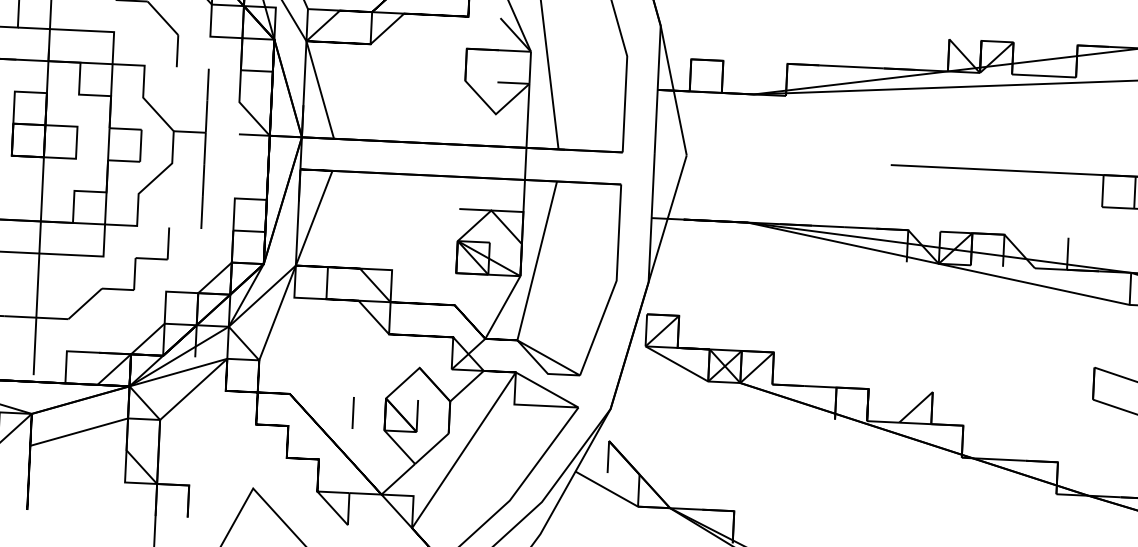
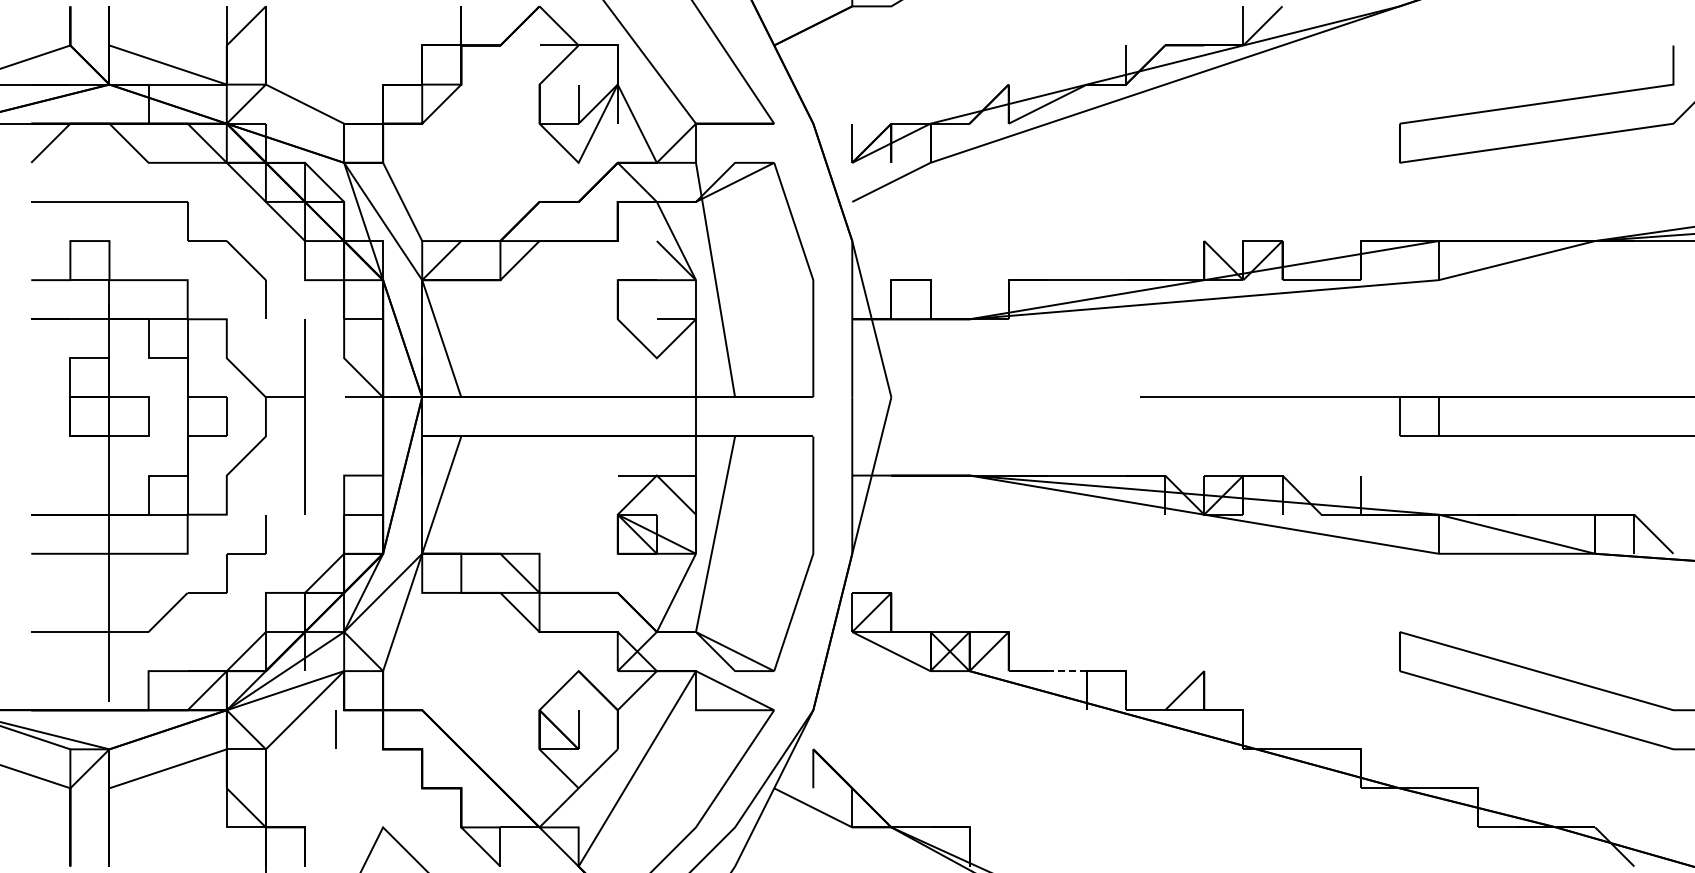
line: (820, 387) -> (1067, 671), solid -> dashed
line: (352, 412) -> (335, 729), moved

